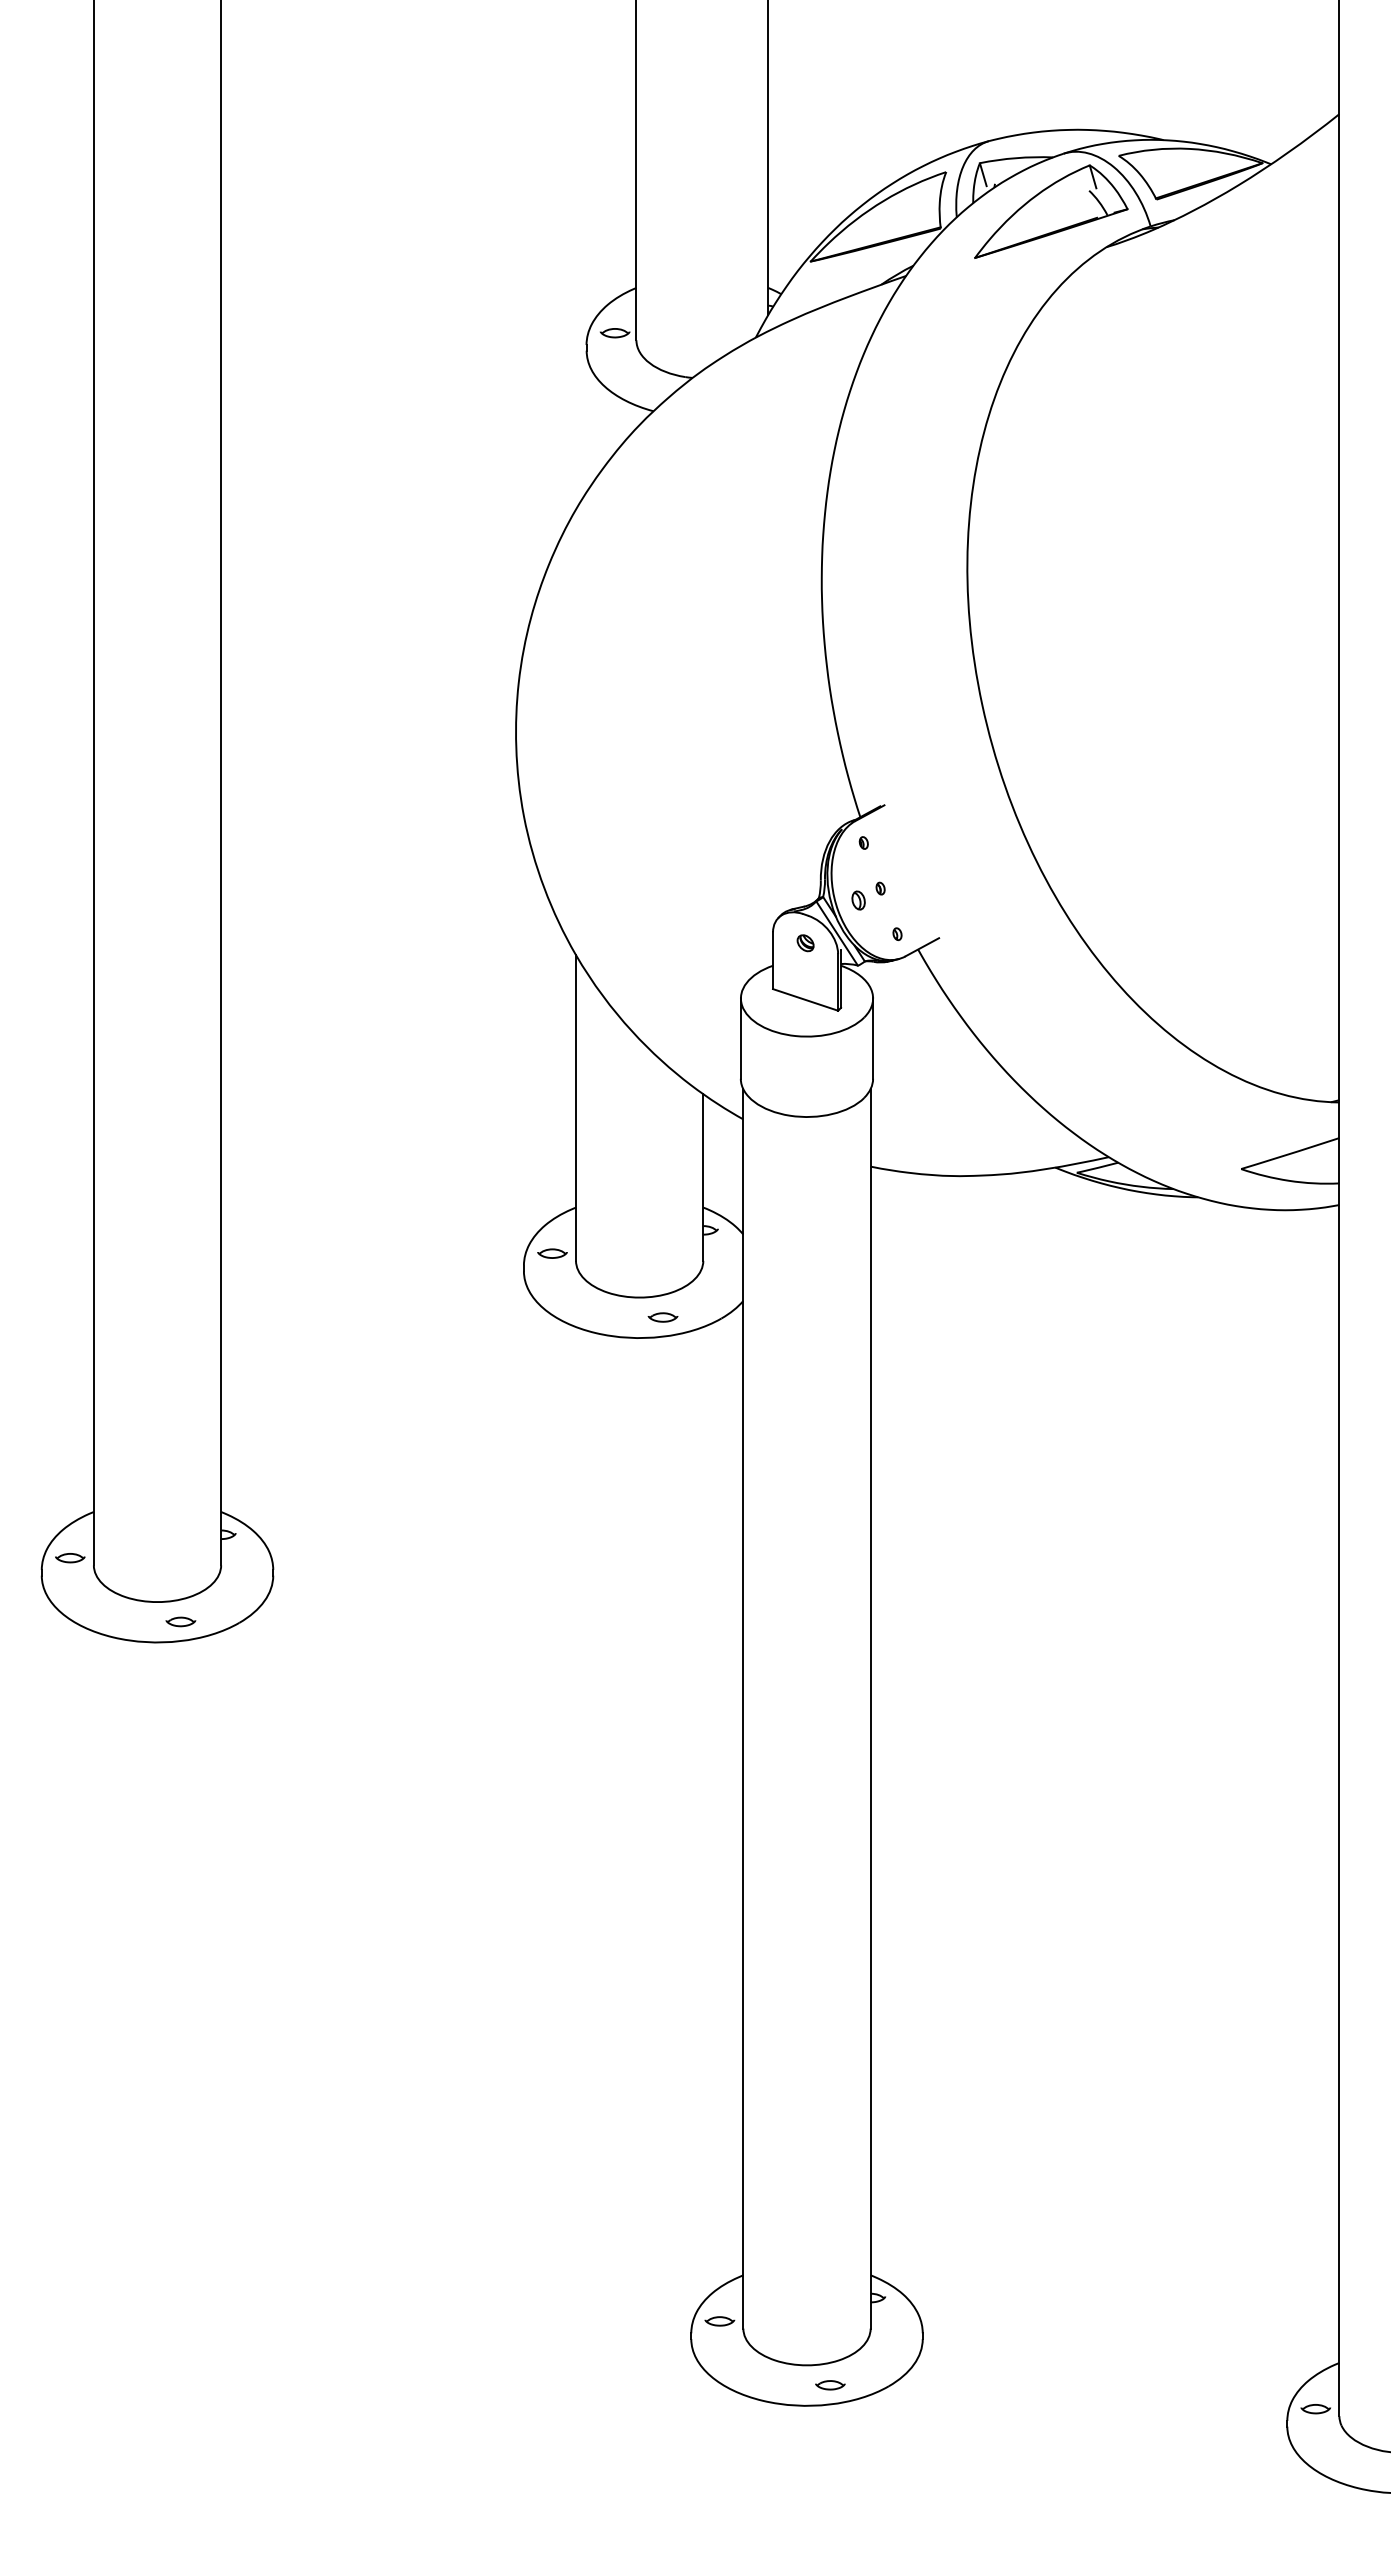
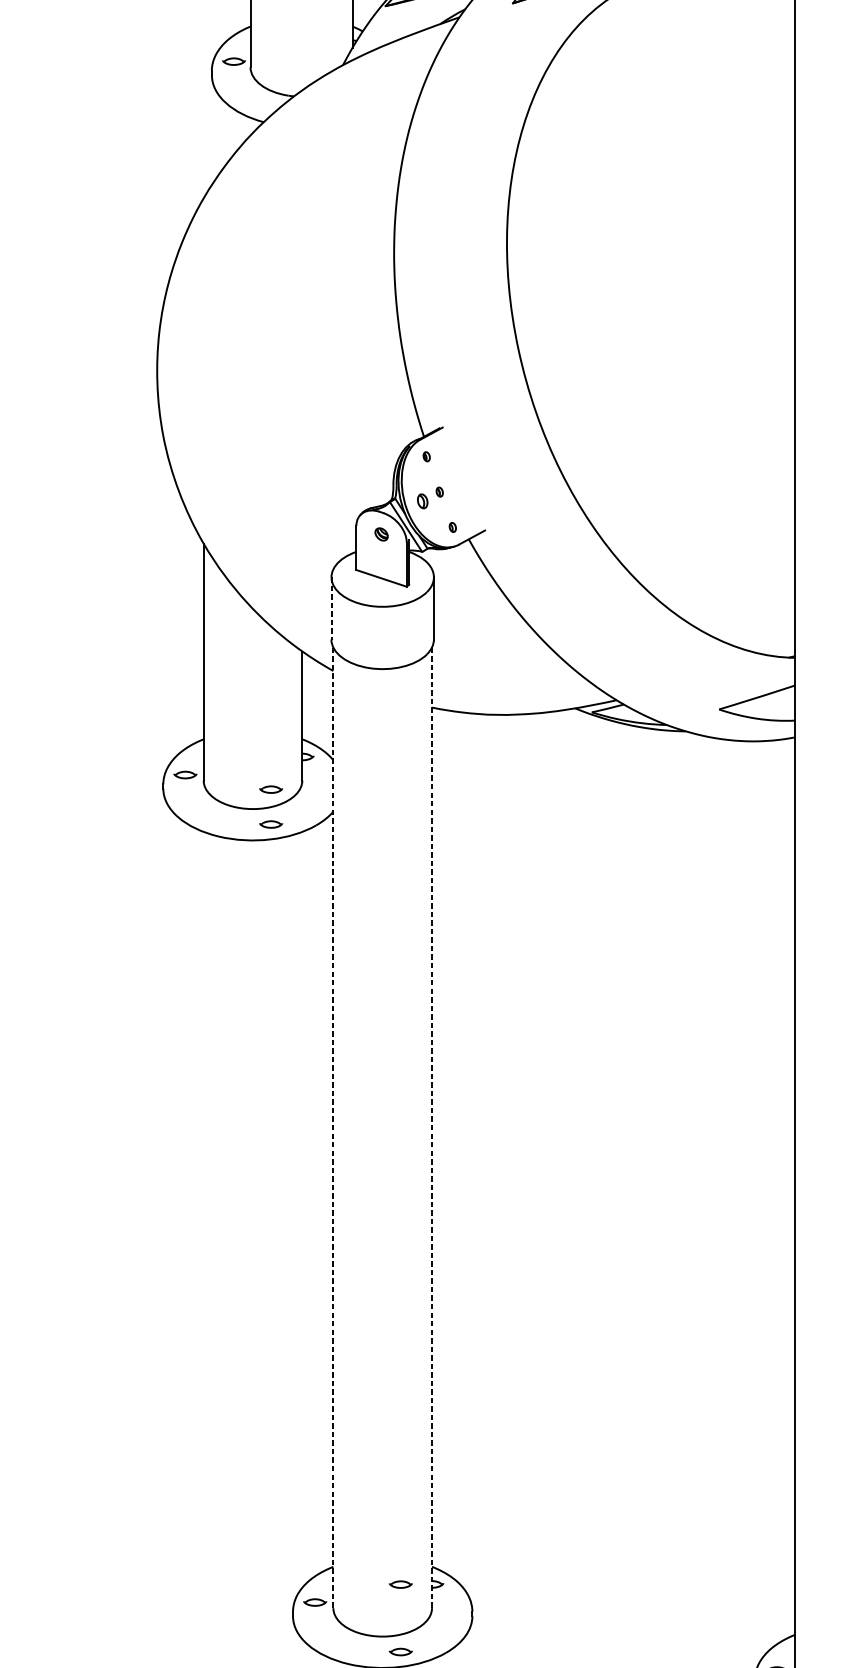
line: (740, 1039) -> (331, 609), solid -> dashed
part: (662, 1272) -> (270, 789), added
line: (743, 1708) -> (333, 1127), solid -> dashed
line: (870, 1708) -> (431, 1127), solid -> dashed
part: (830, 2298) -> (400, 1584), added

